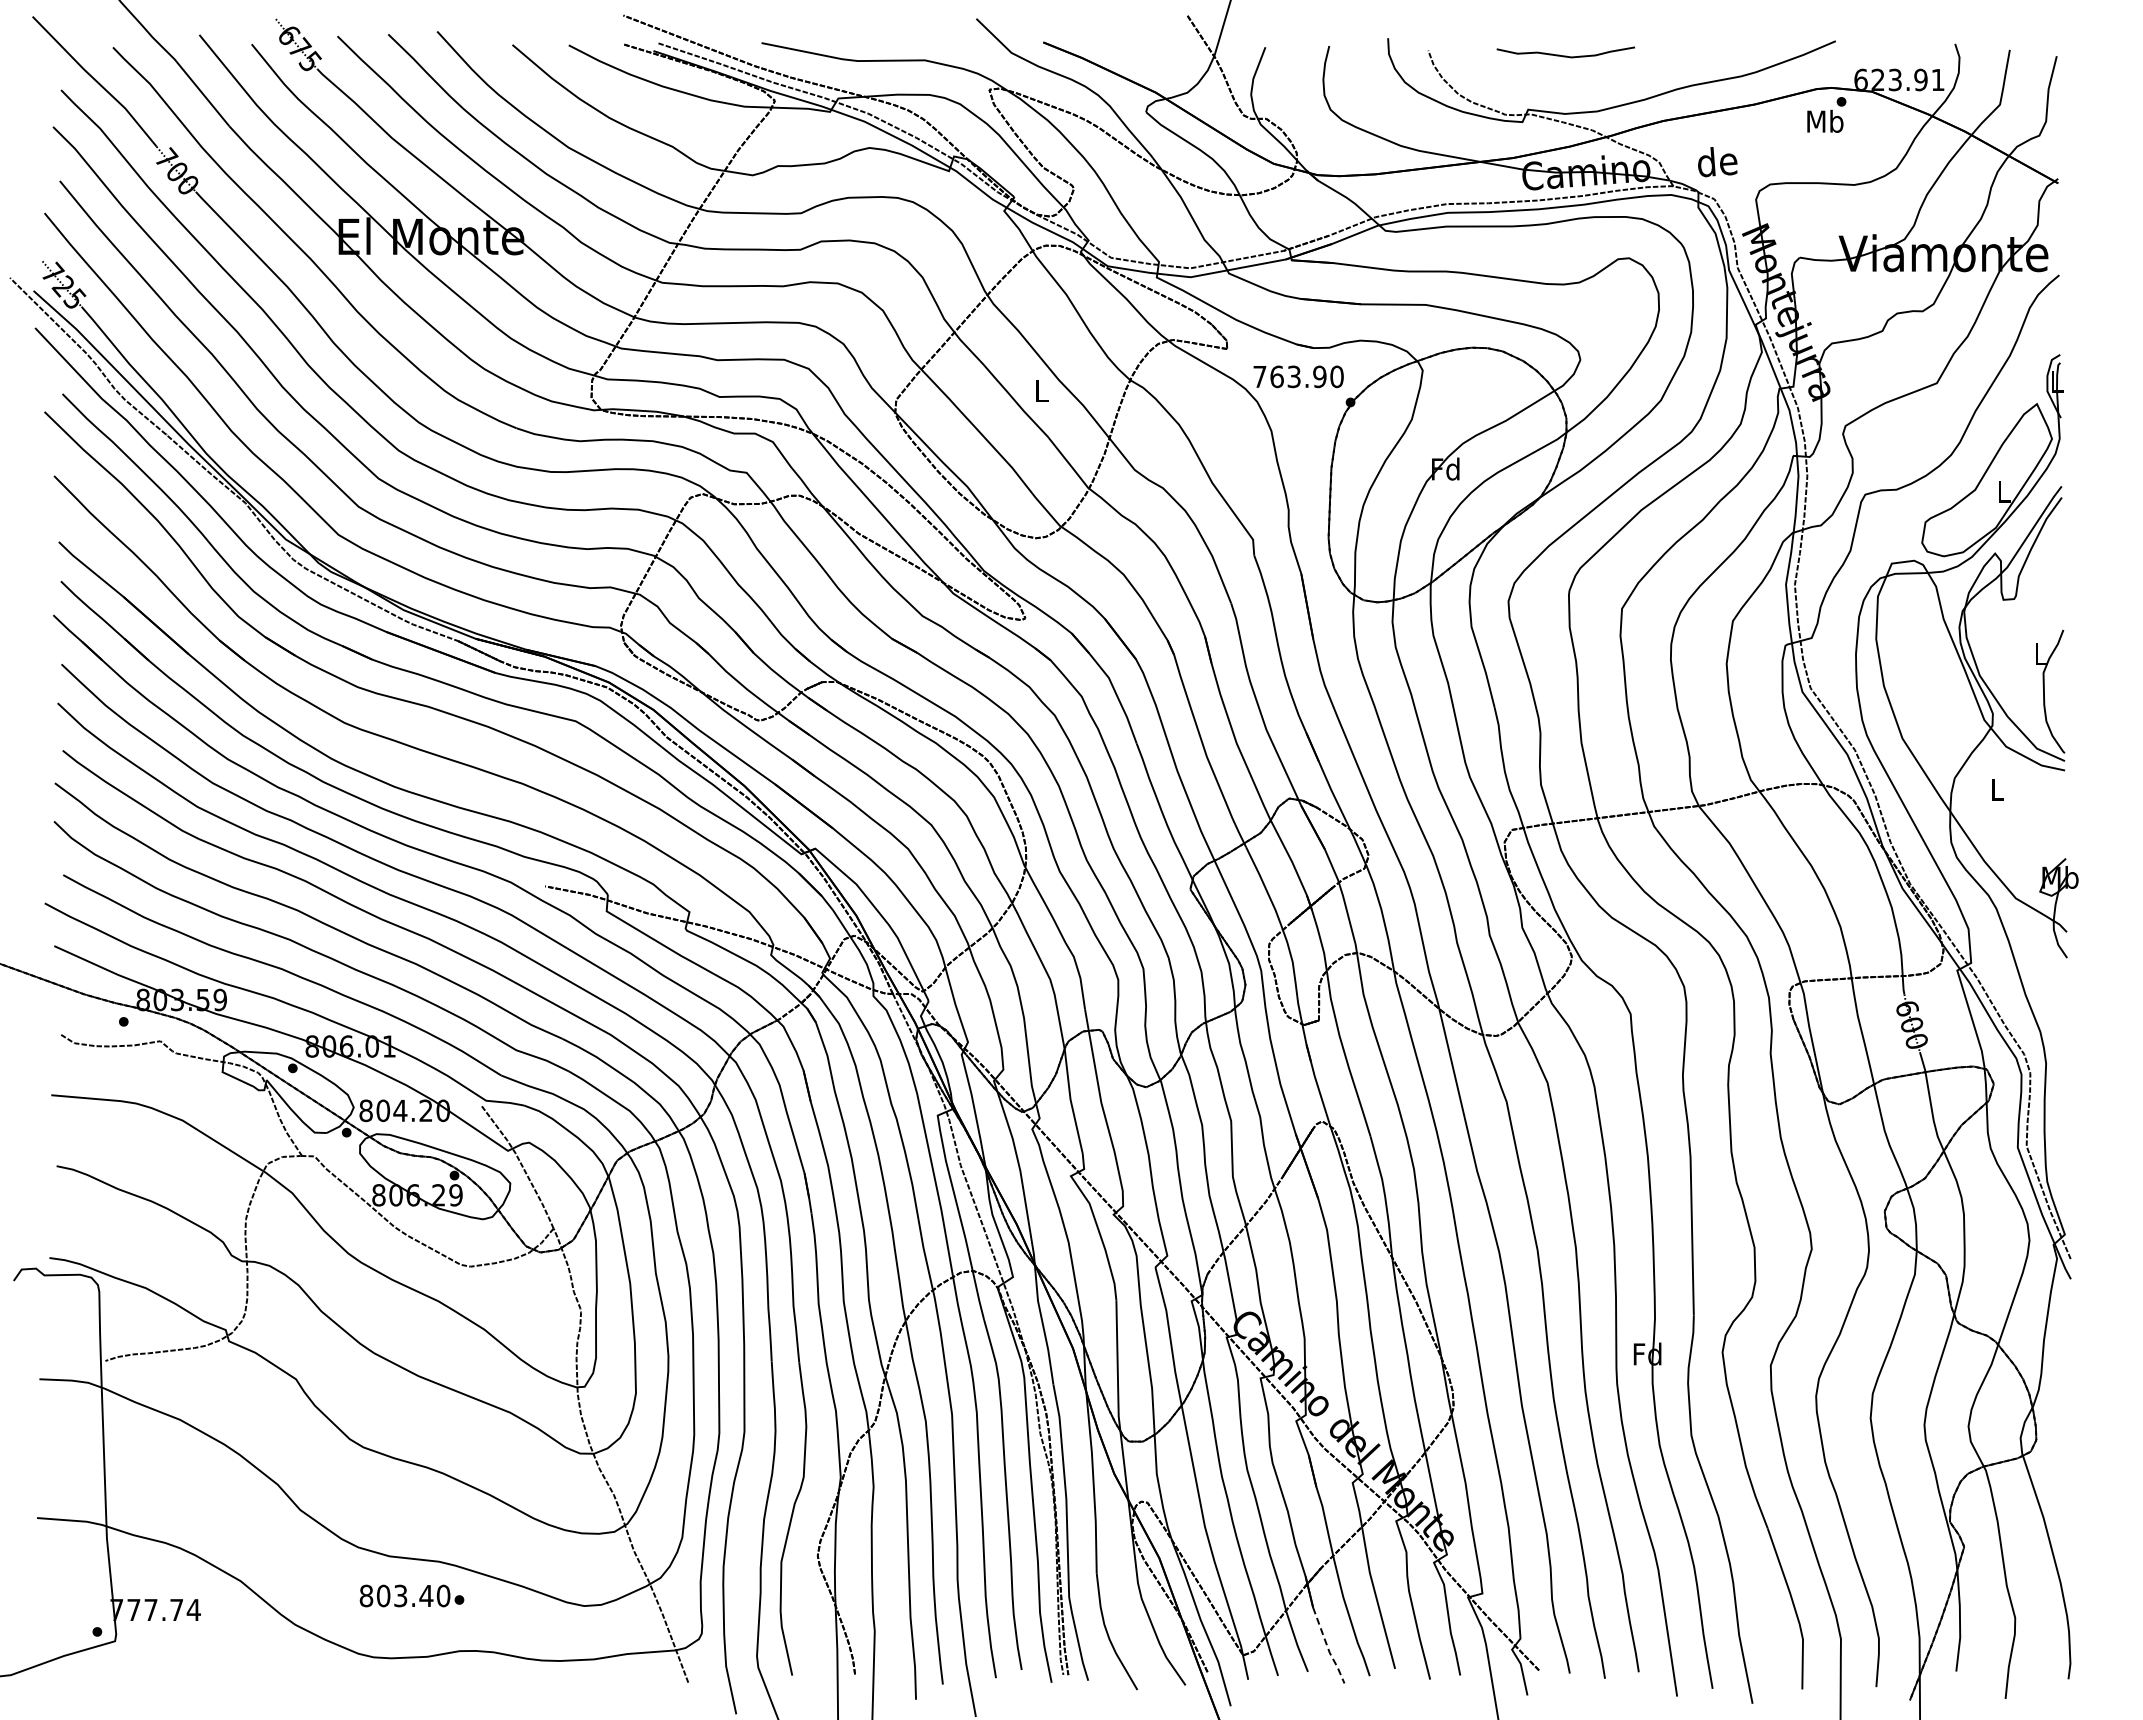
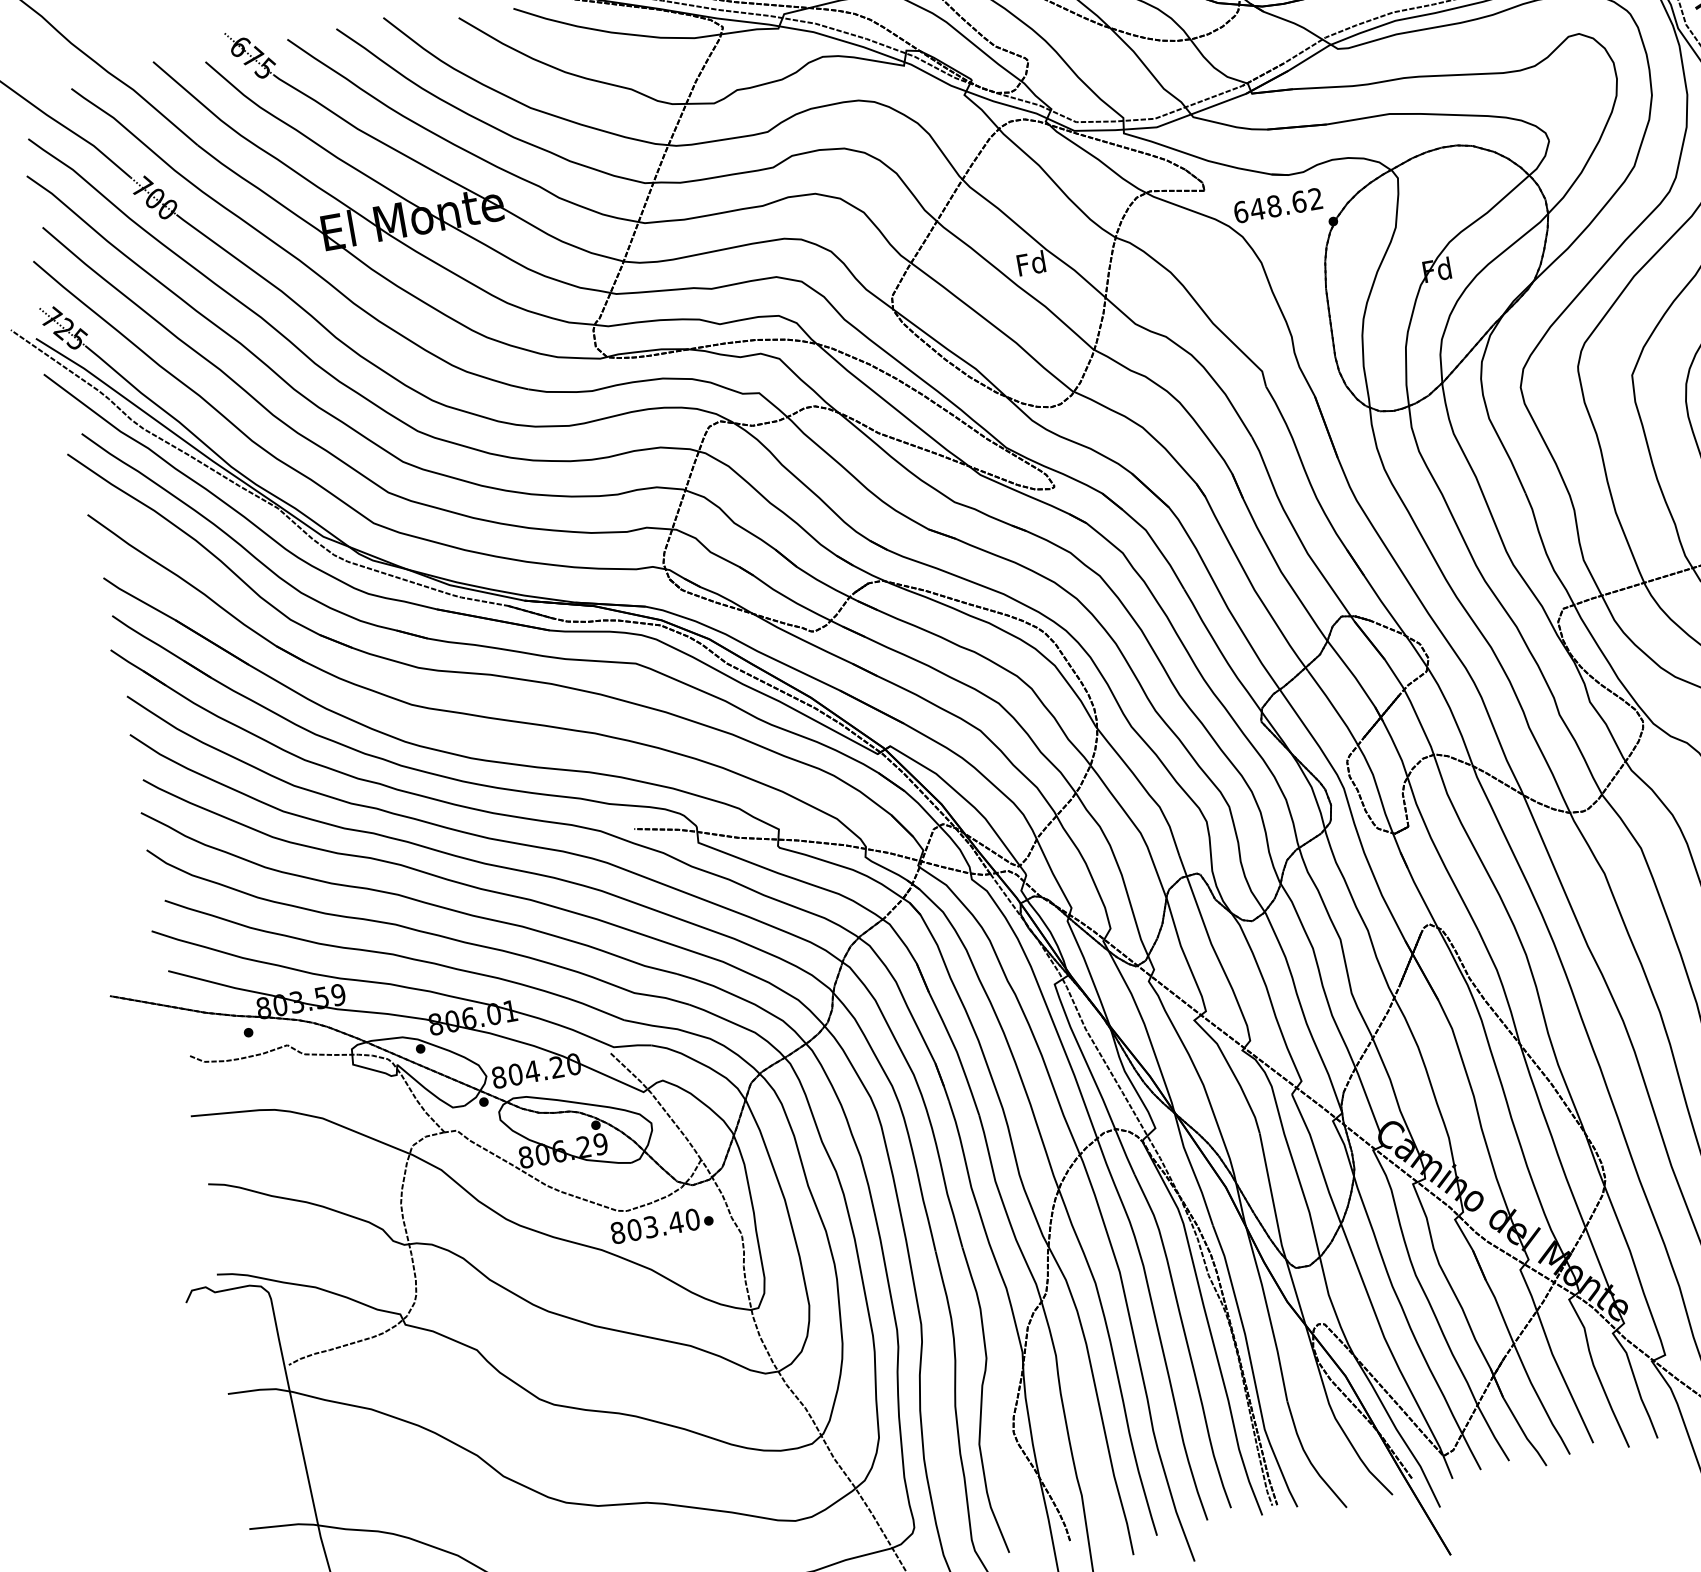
text: (1298, 376) -> (1278, 205), 763.90 -> 648.62
text: (1041, 390) -> (1031, 262), L -> Fd
text: (411, 1595) -> (661, 1224), moved
line: (1327, 1647) -> (1524, 1433), dashed -> solid

